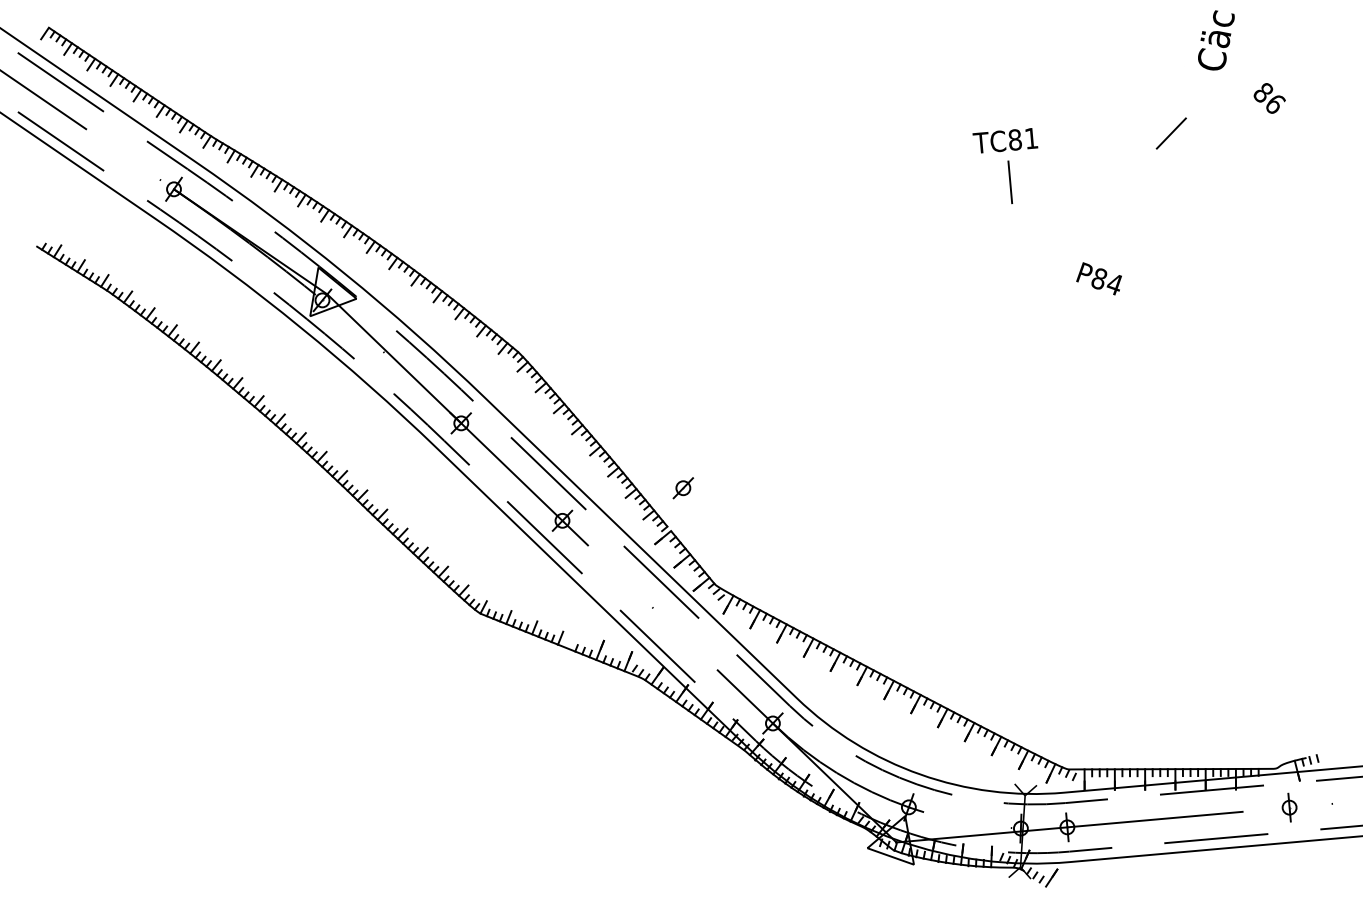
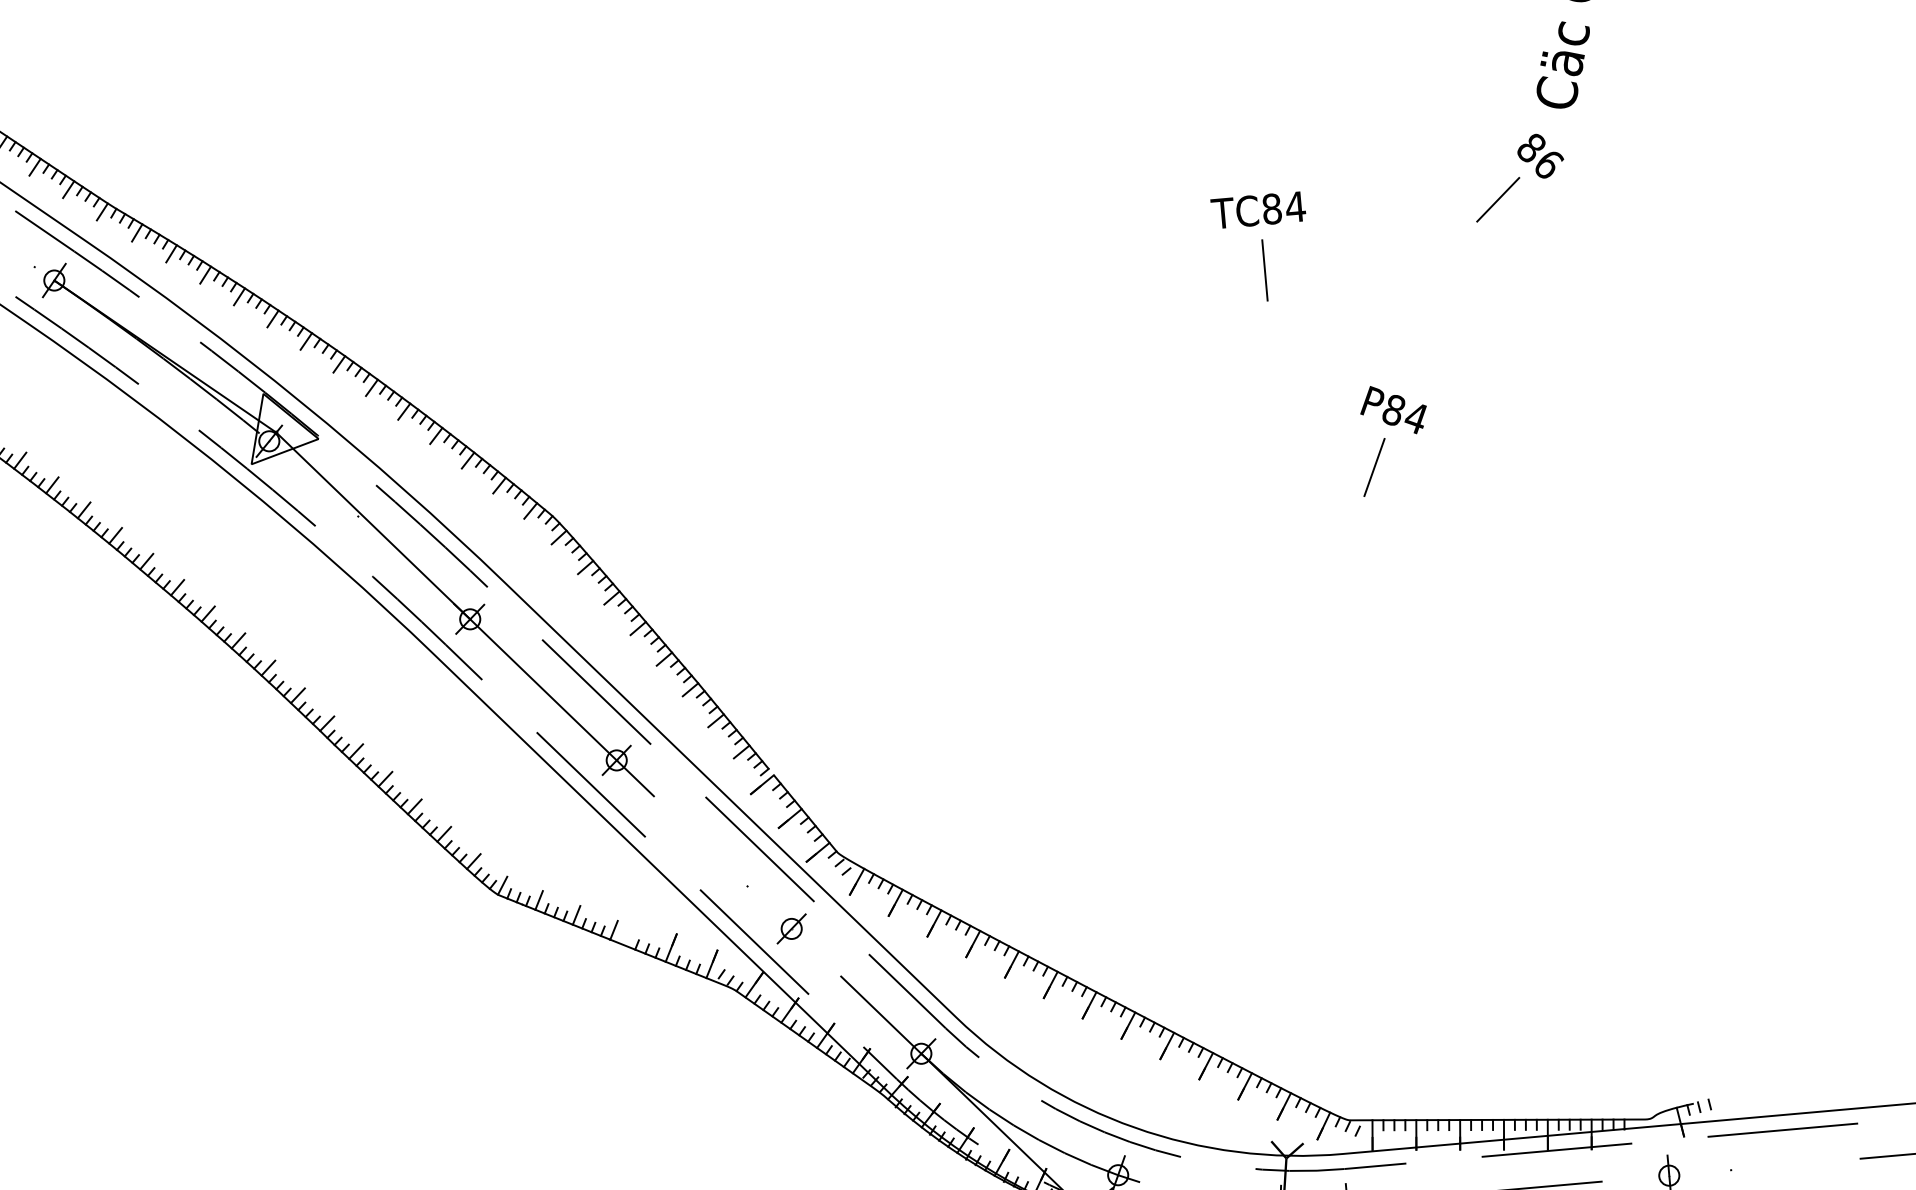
text: (1269, 98) -> (1540, 156), moved
text: (1031, 138) -> (1295, 206), TC81 -> TC84
line: (1085, 318) -> (1373, 467), added
part: (683, 488) -> (791, 929), moved

